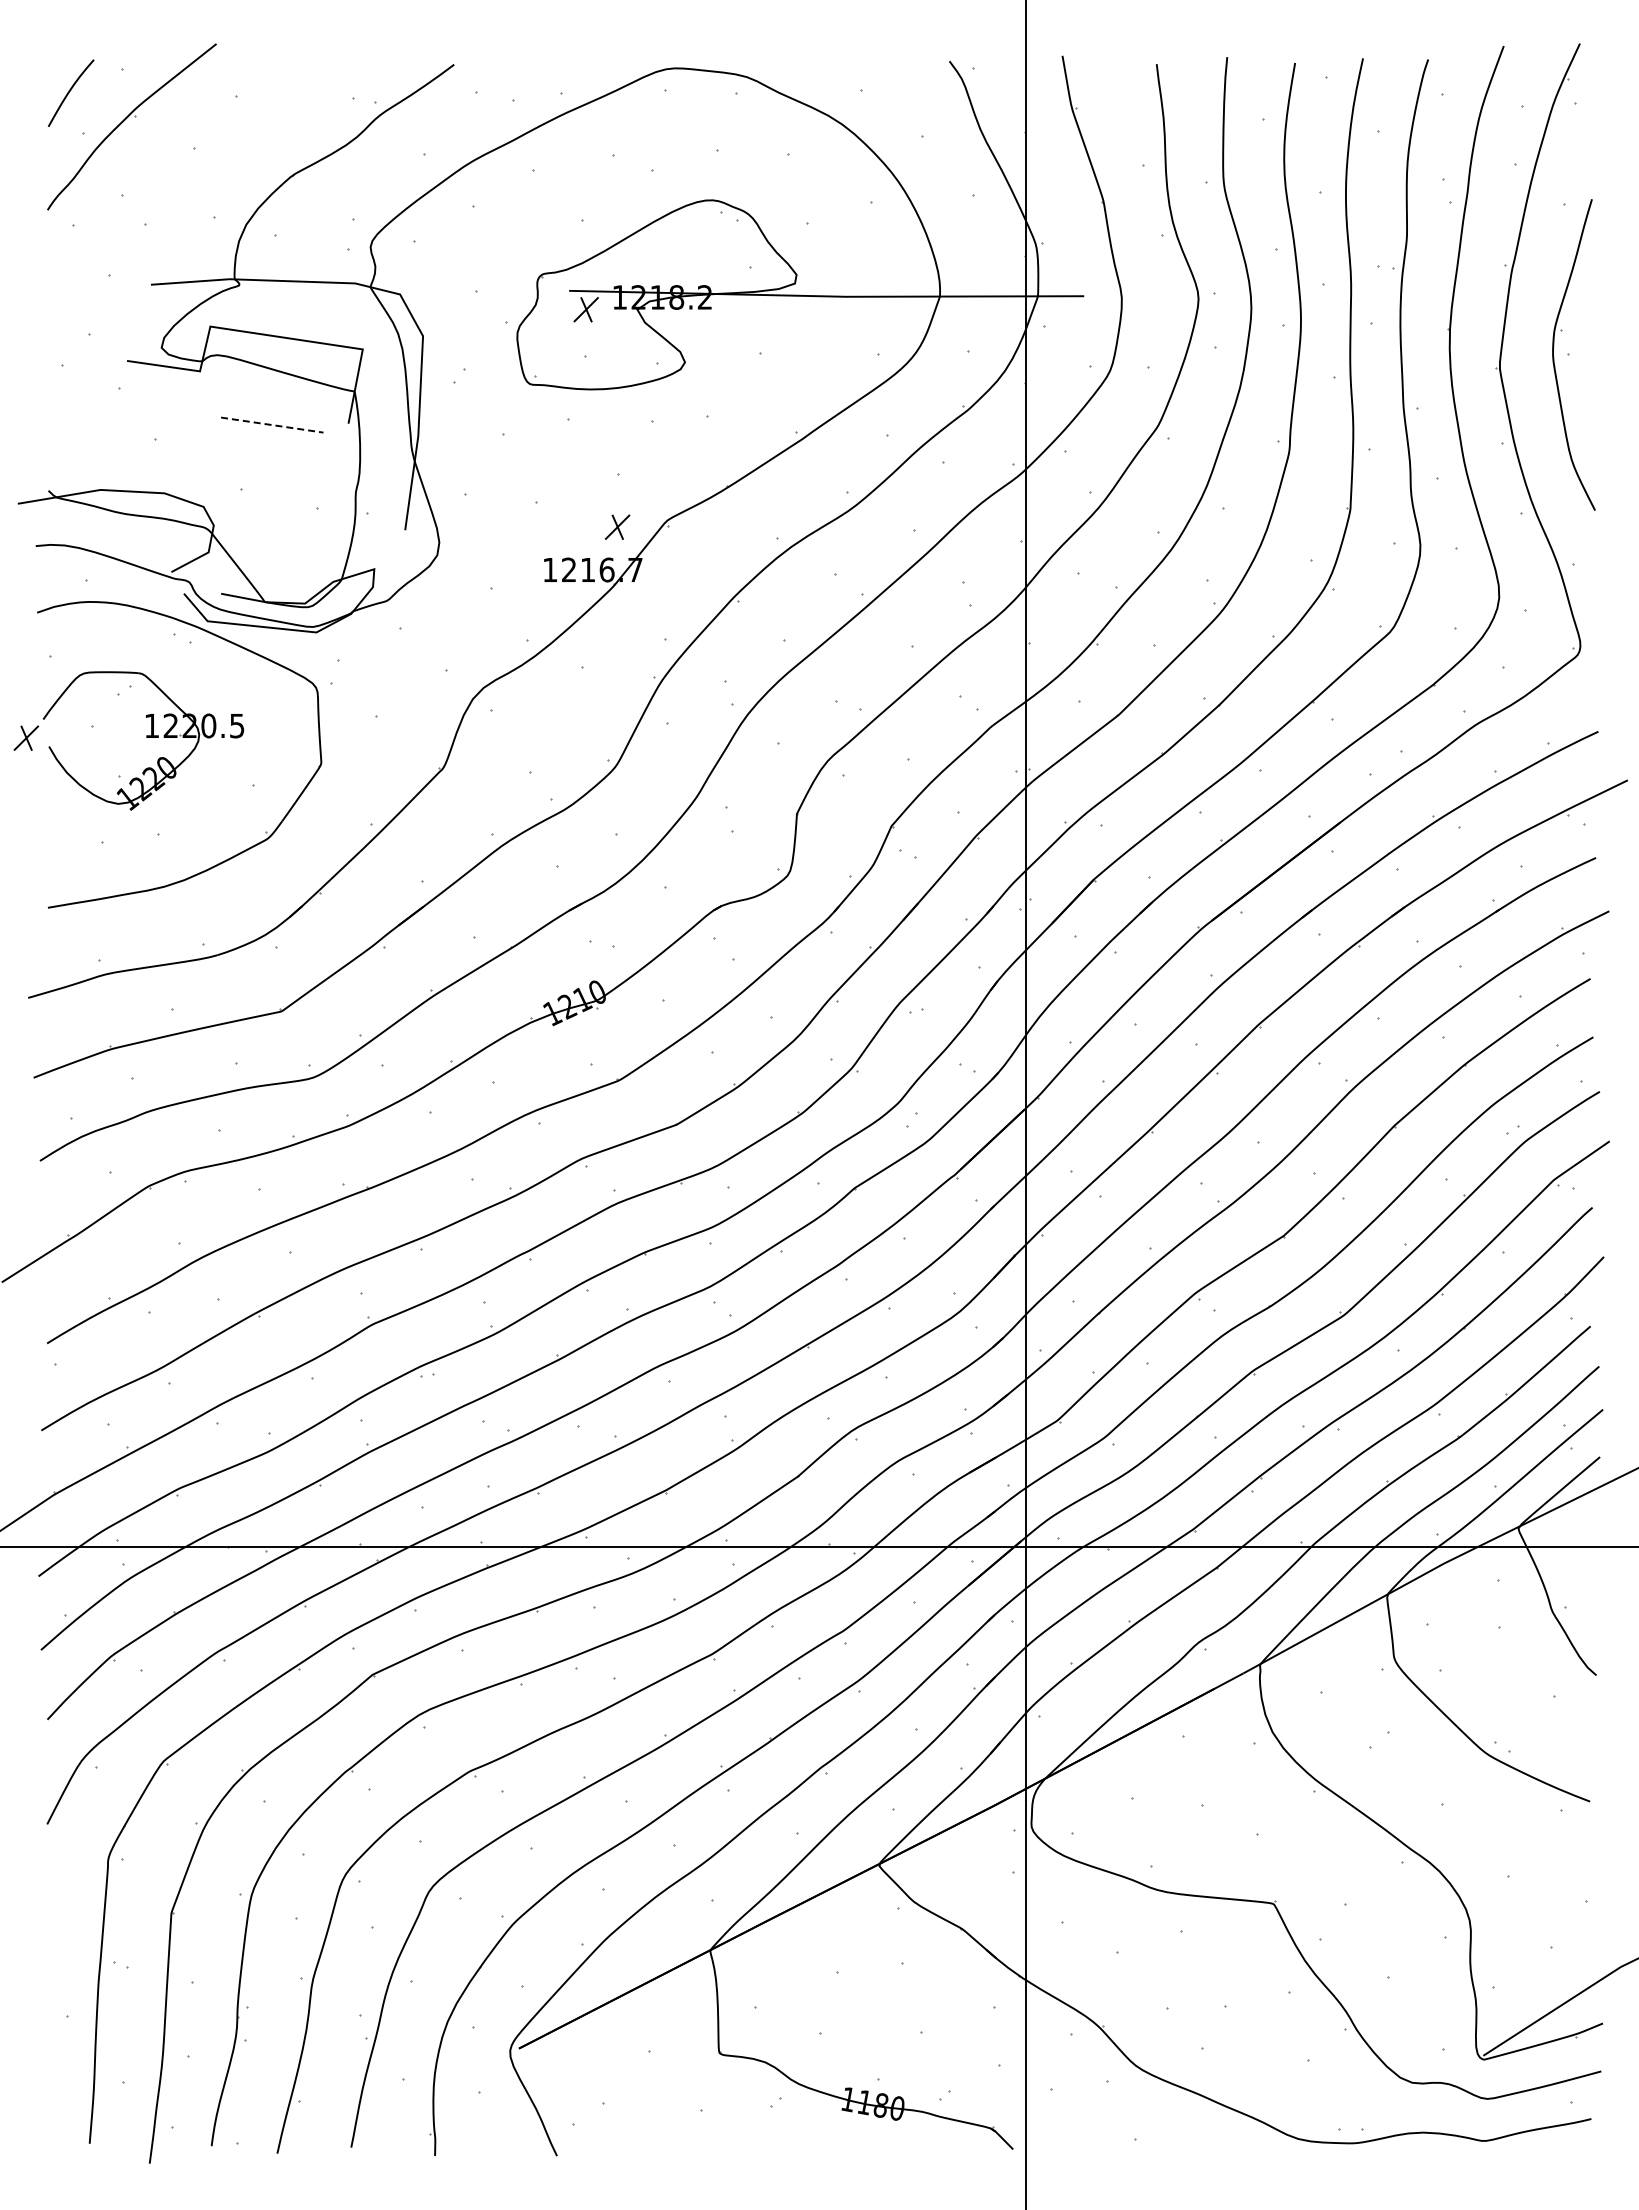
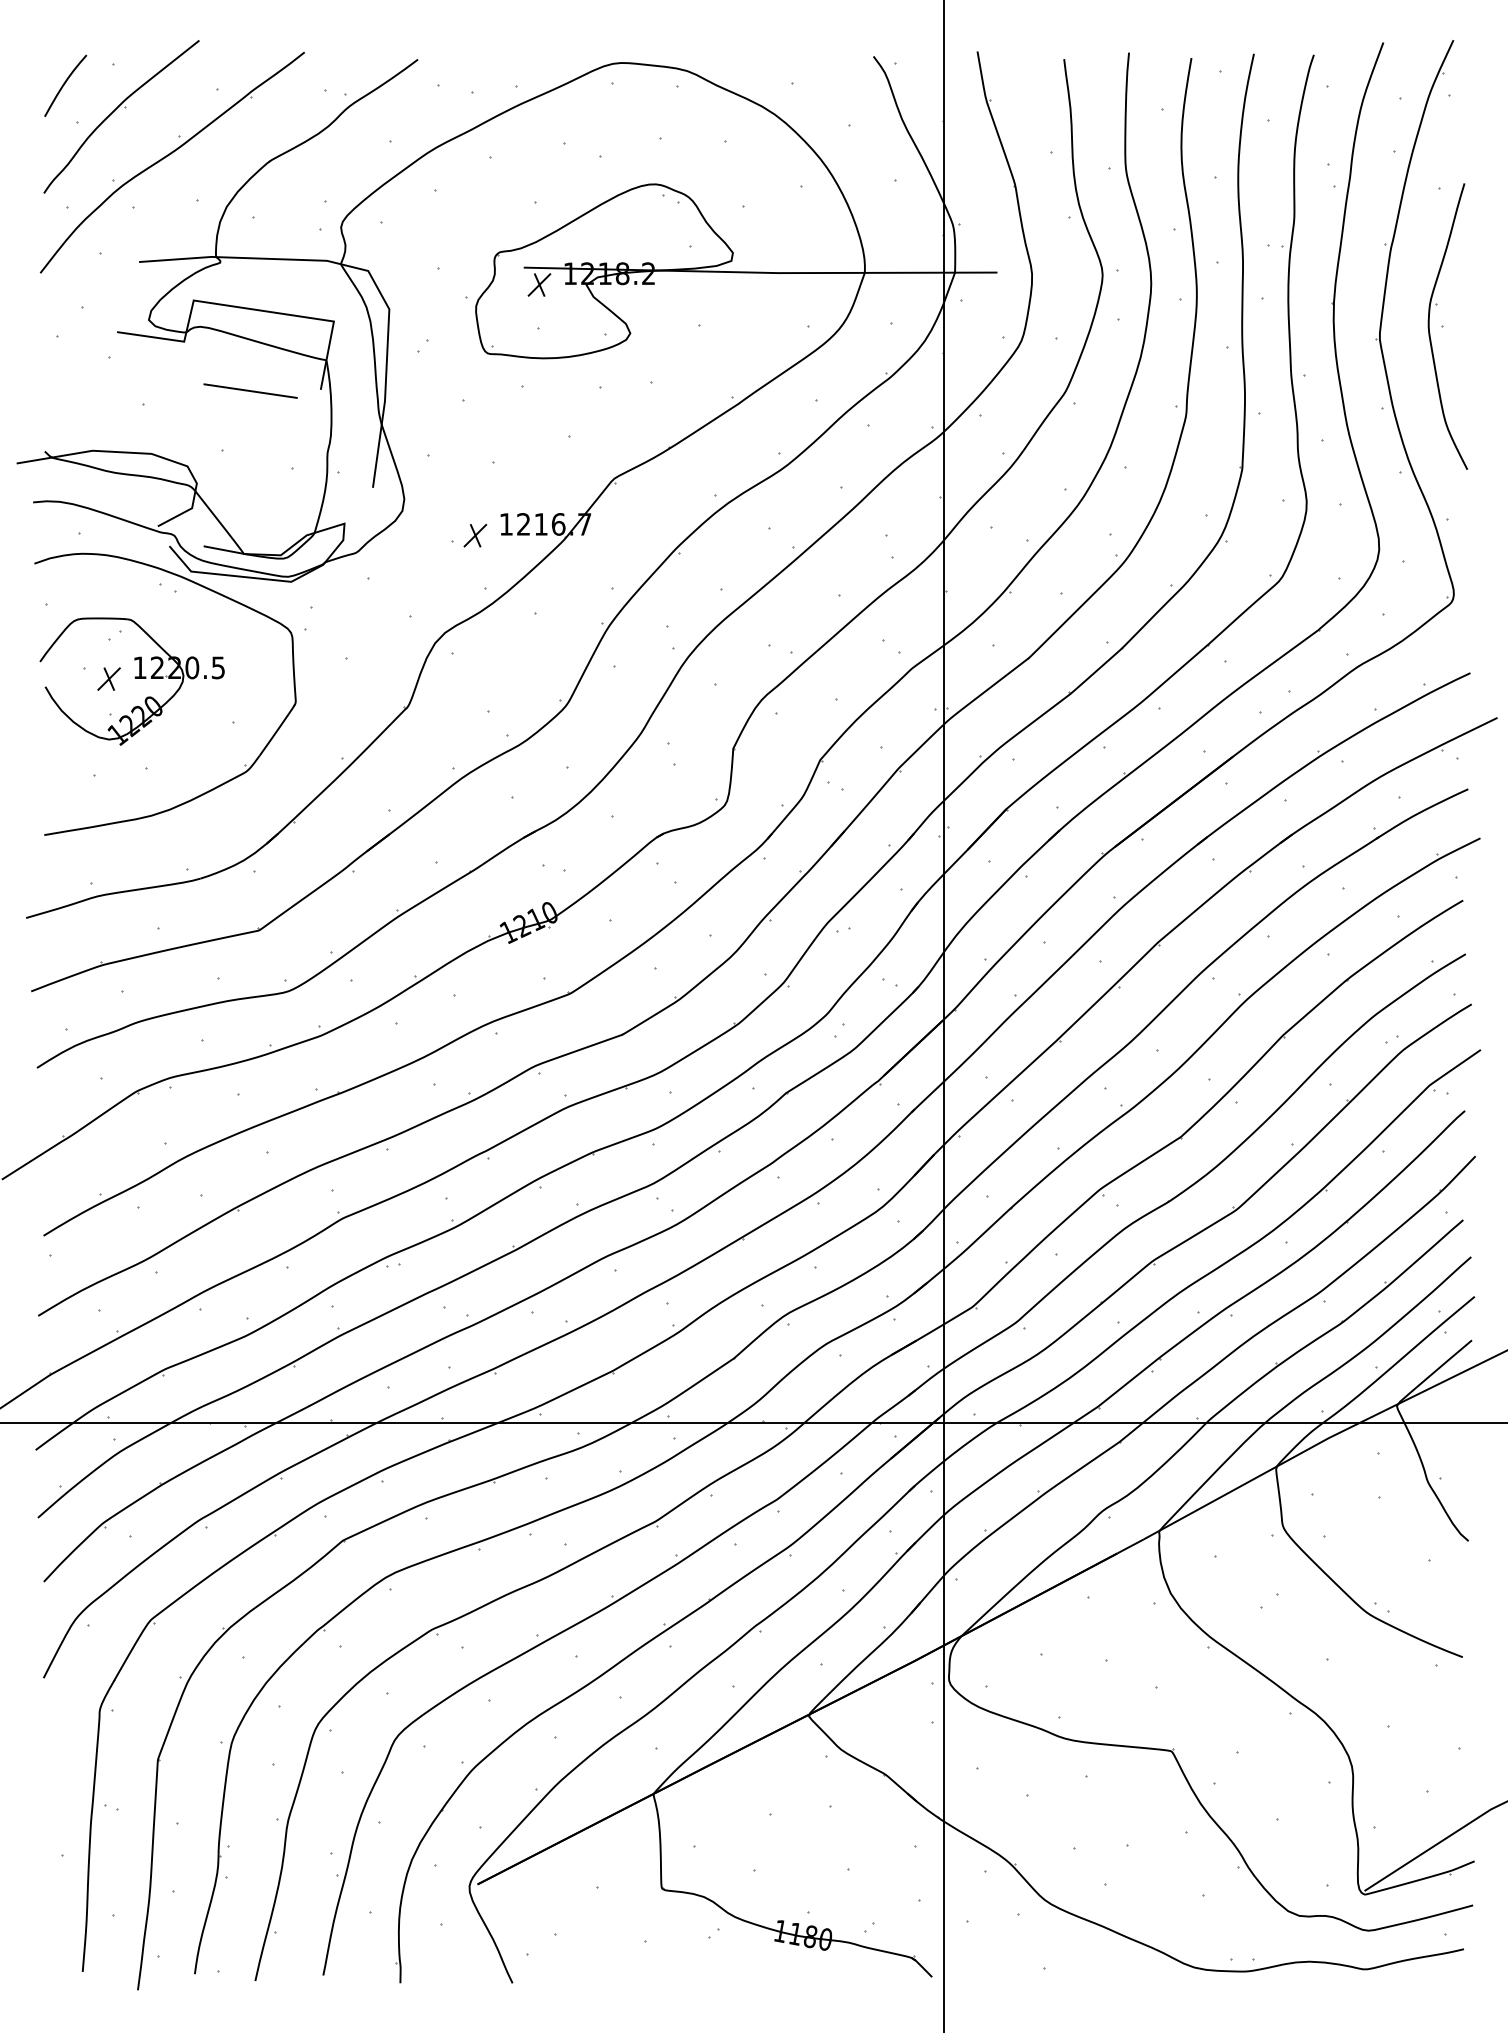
part: (183, 169) -> (169, 156), added
line: (272, 425) -> (250, 391), dashed -> solid
part: (617, 526) -> (475, 534), moved
part: (26, 737) -> (109, 678), moved

